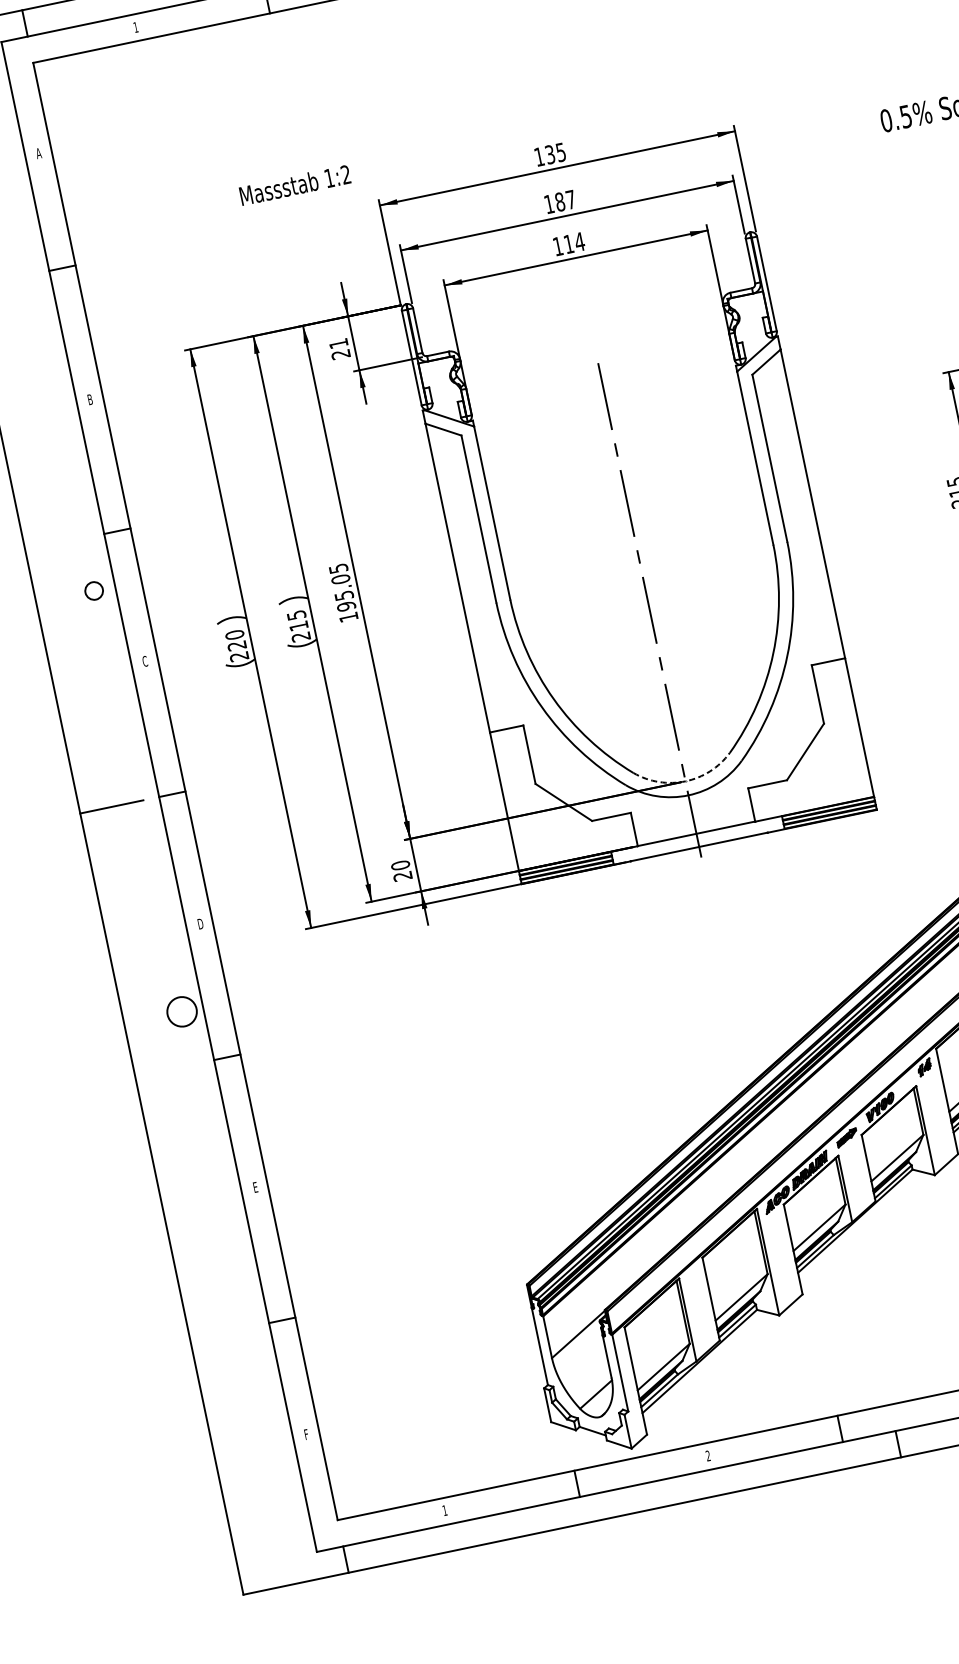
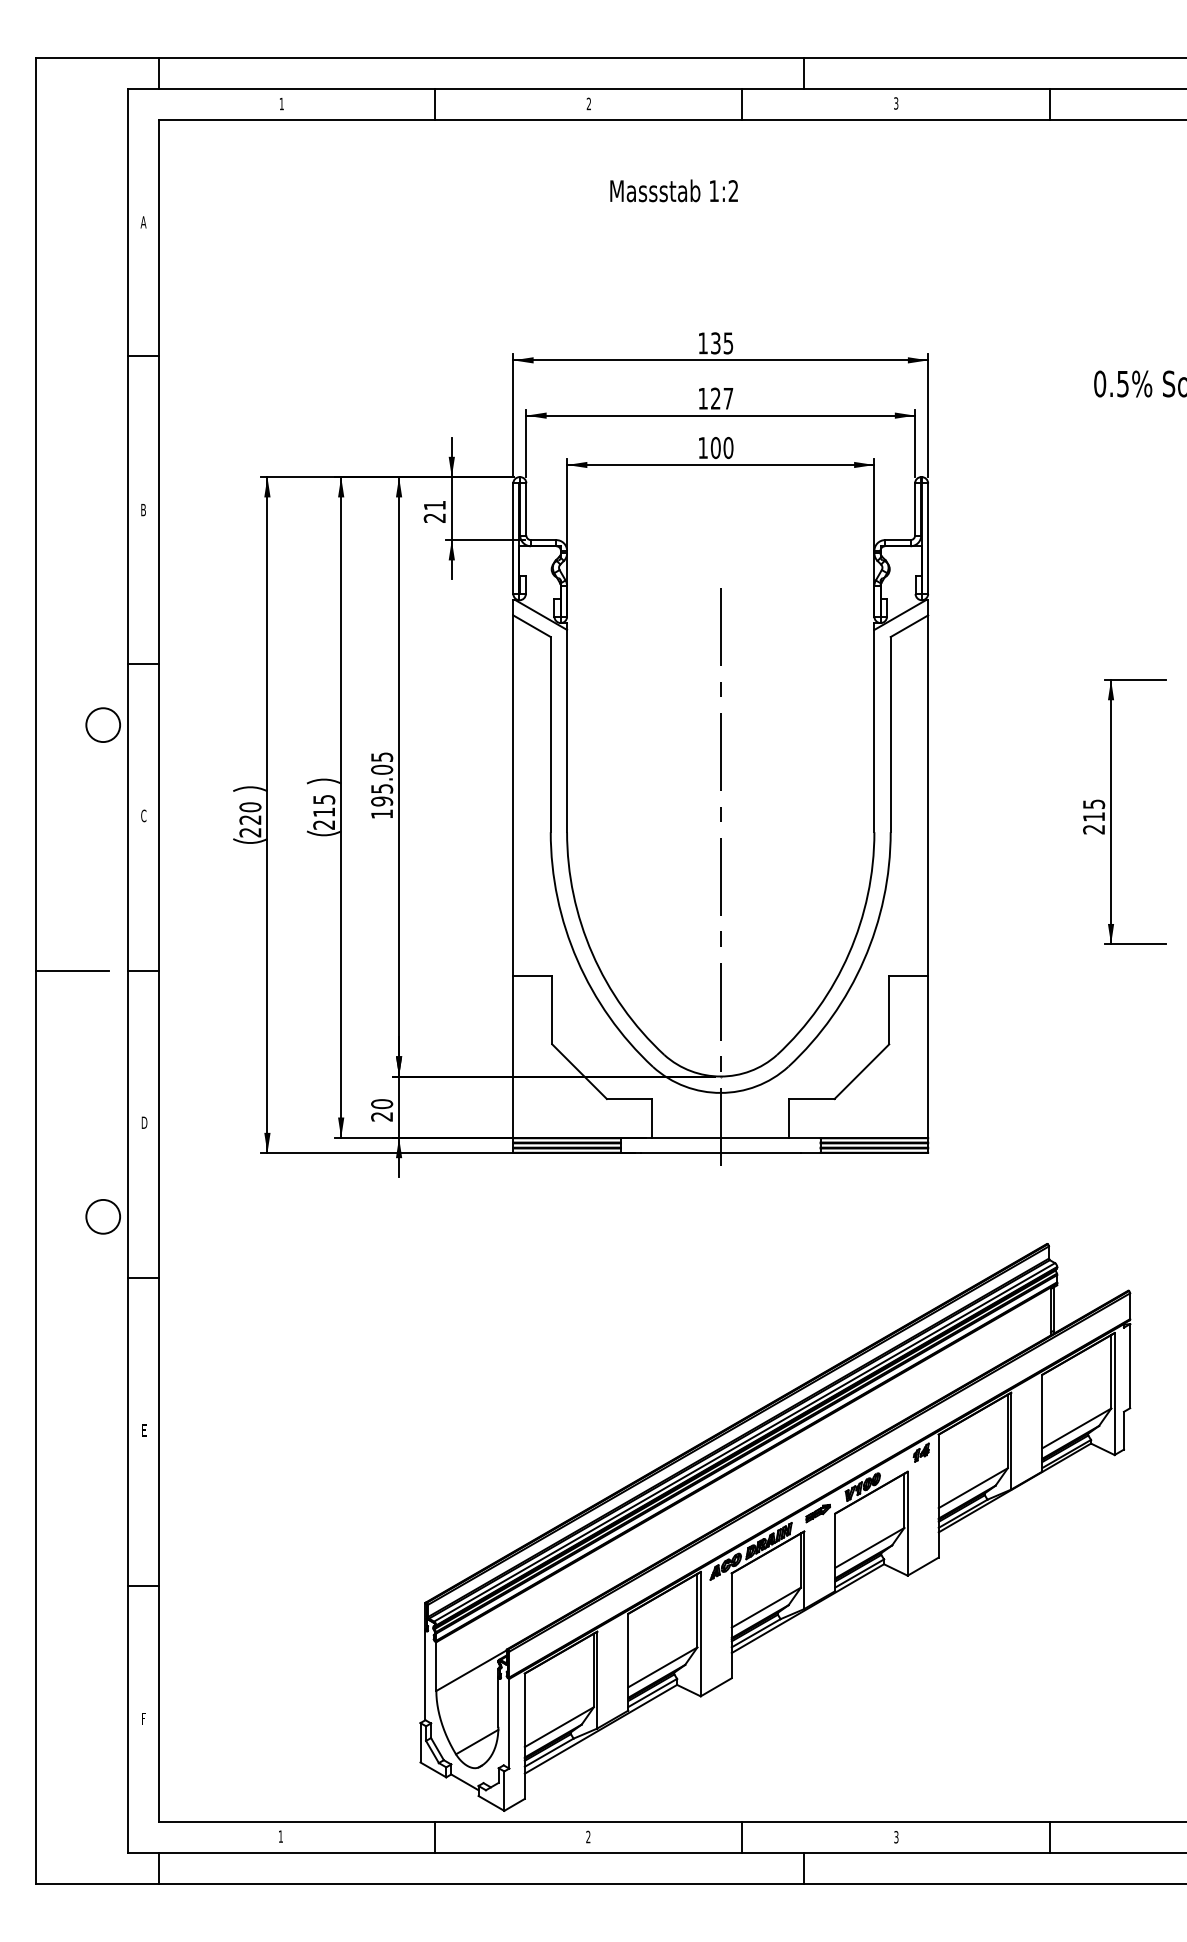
text: (294, 184) -> (673, 190), moved
text: (559, 201) -> (715, 398), 187 -> 127
text: (573, 242) -> (721, 447), 114 -> 100
circle: (94, 591) -> (103, 725), size x1.67
arc: (685, 781) -> (720, 1076), dashed -> solid

